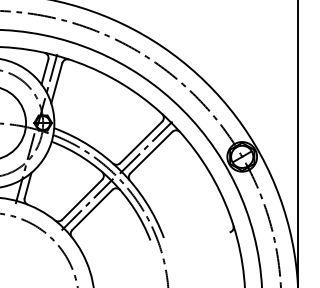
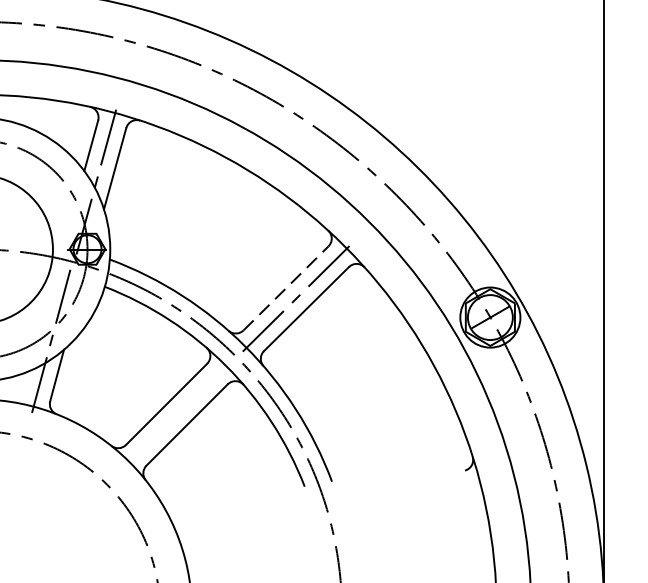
line: (141, 142) -> (286, 288), solid -> dashed
line: (87, 204) -> (177, 413), removed

